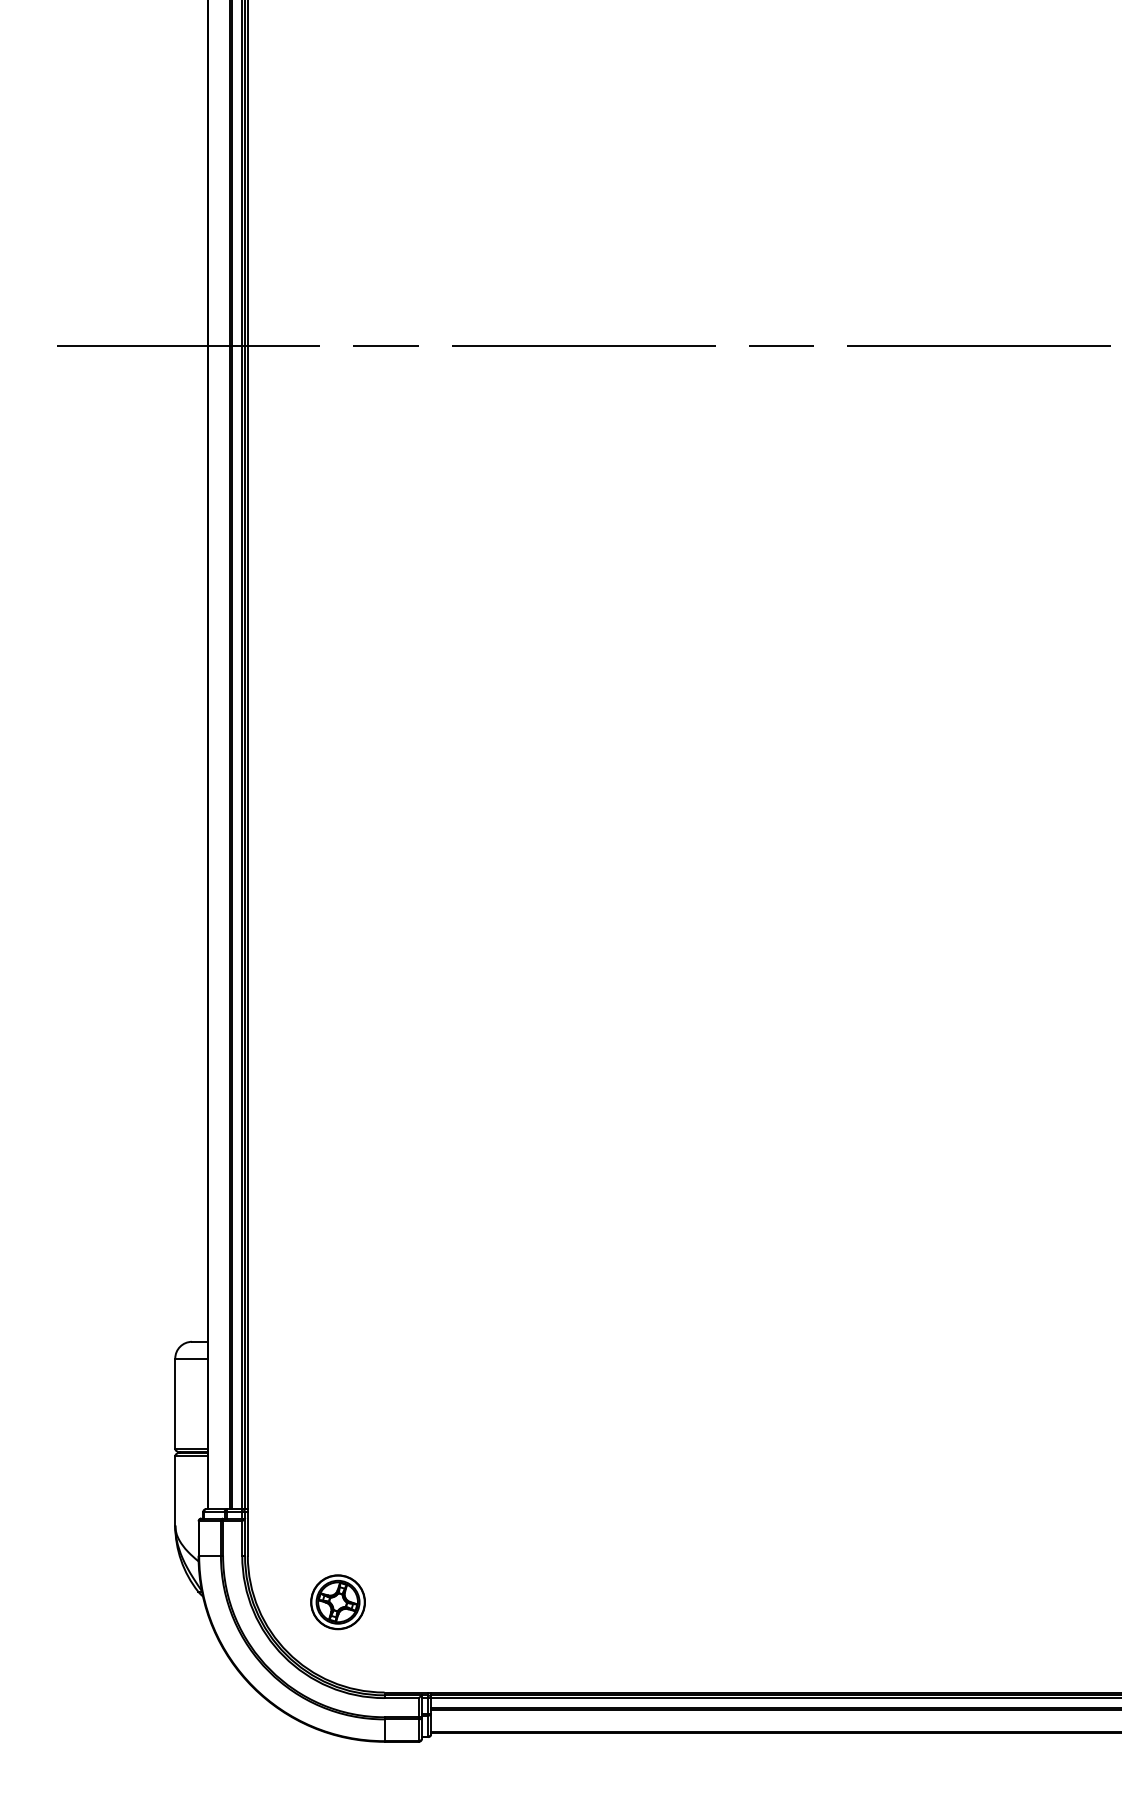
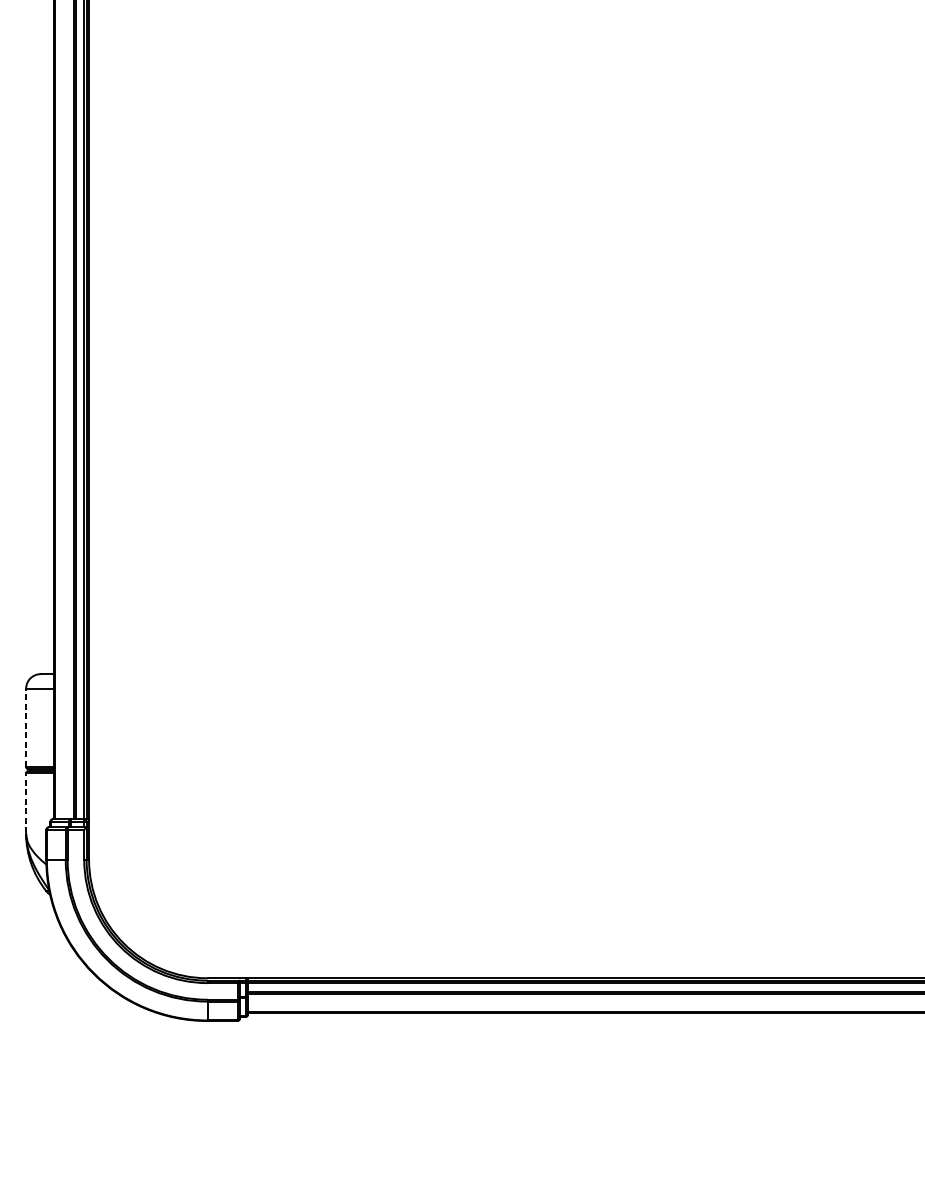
line: (175, 1403) -> (26, 727), solid -> dashed
line: (175, 1490) -> (26, 803), solid -> dashed
part: (337, 1602) -> (166, 900), removed

